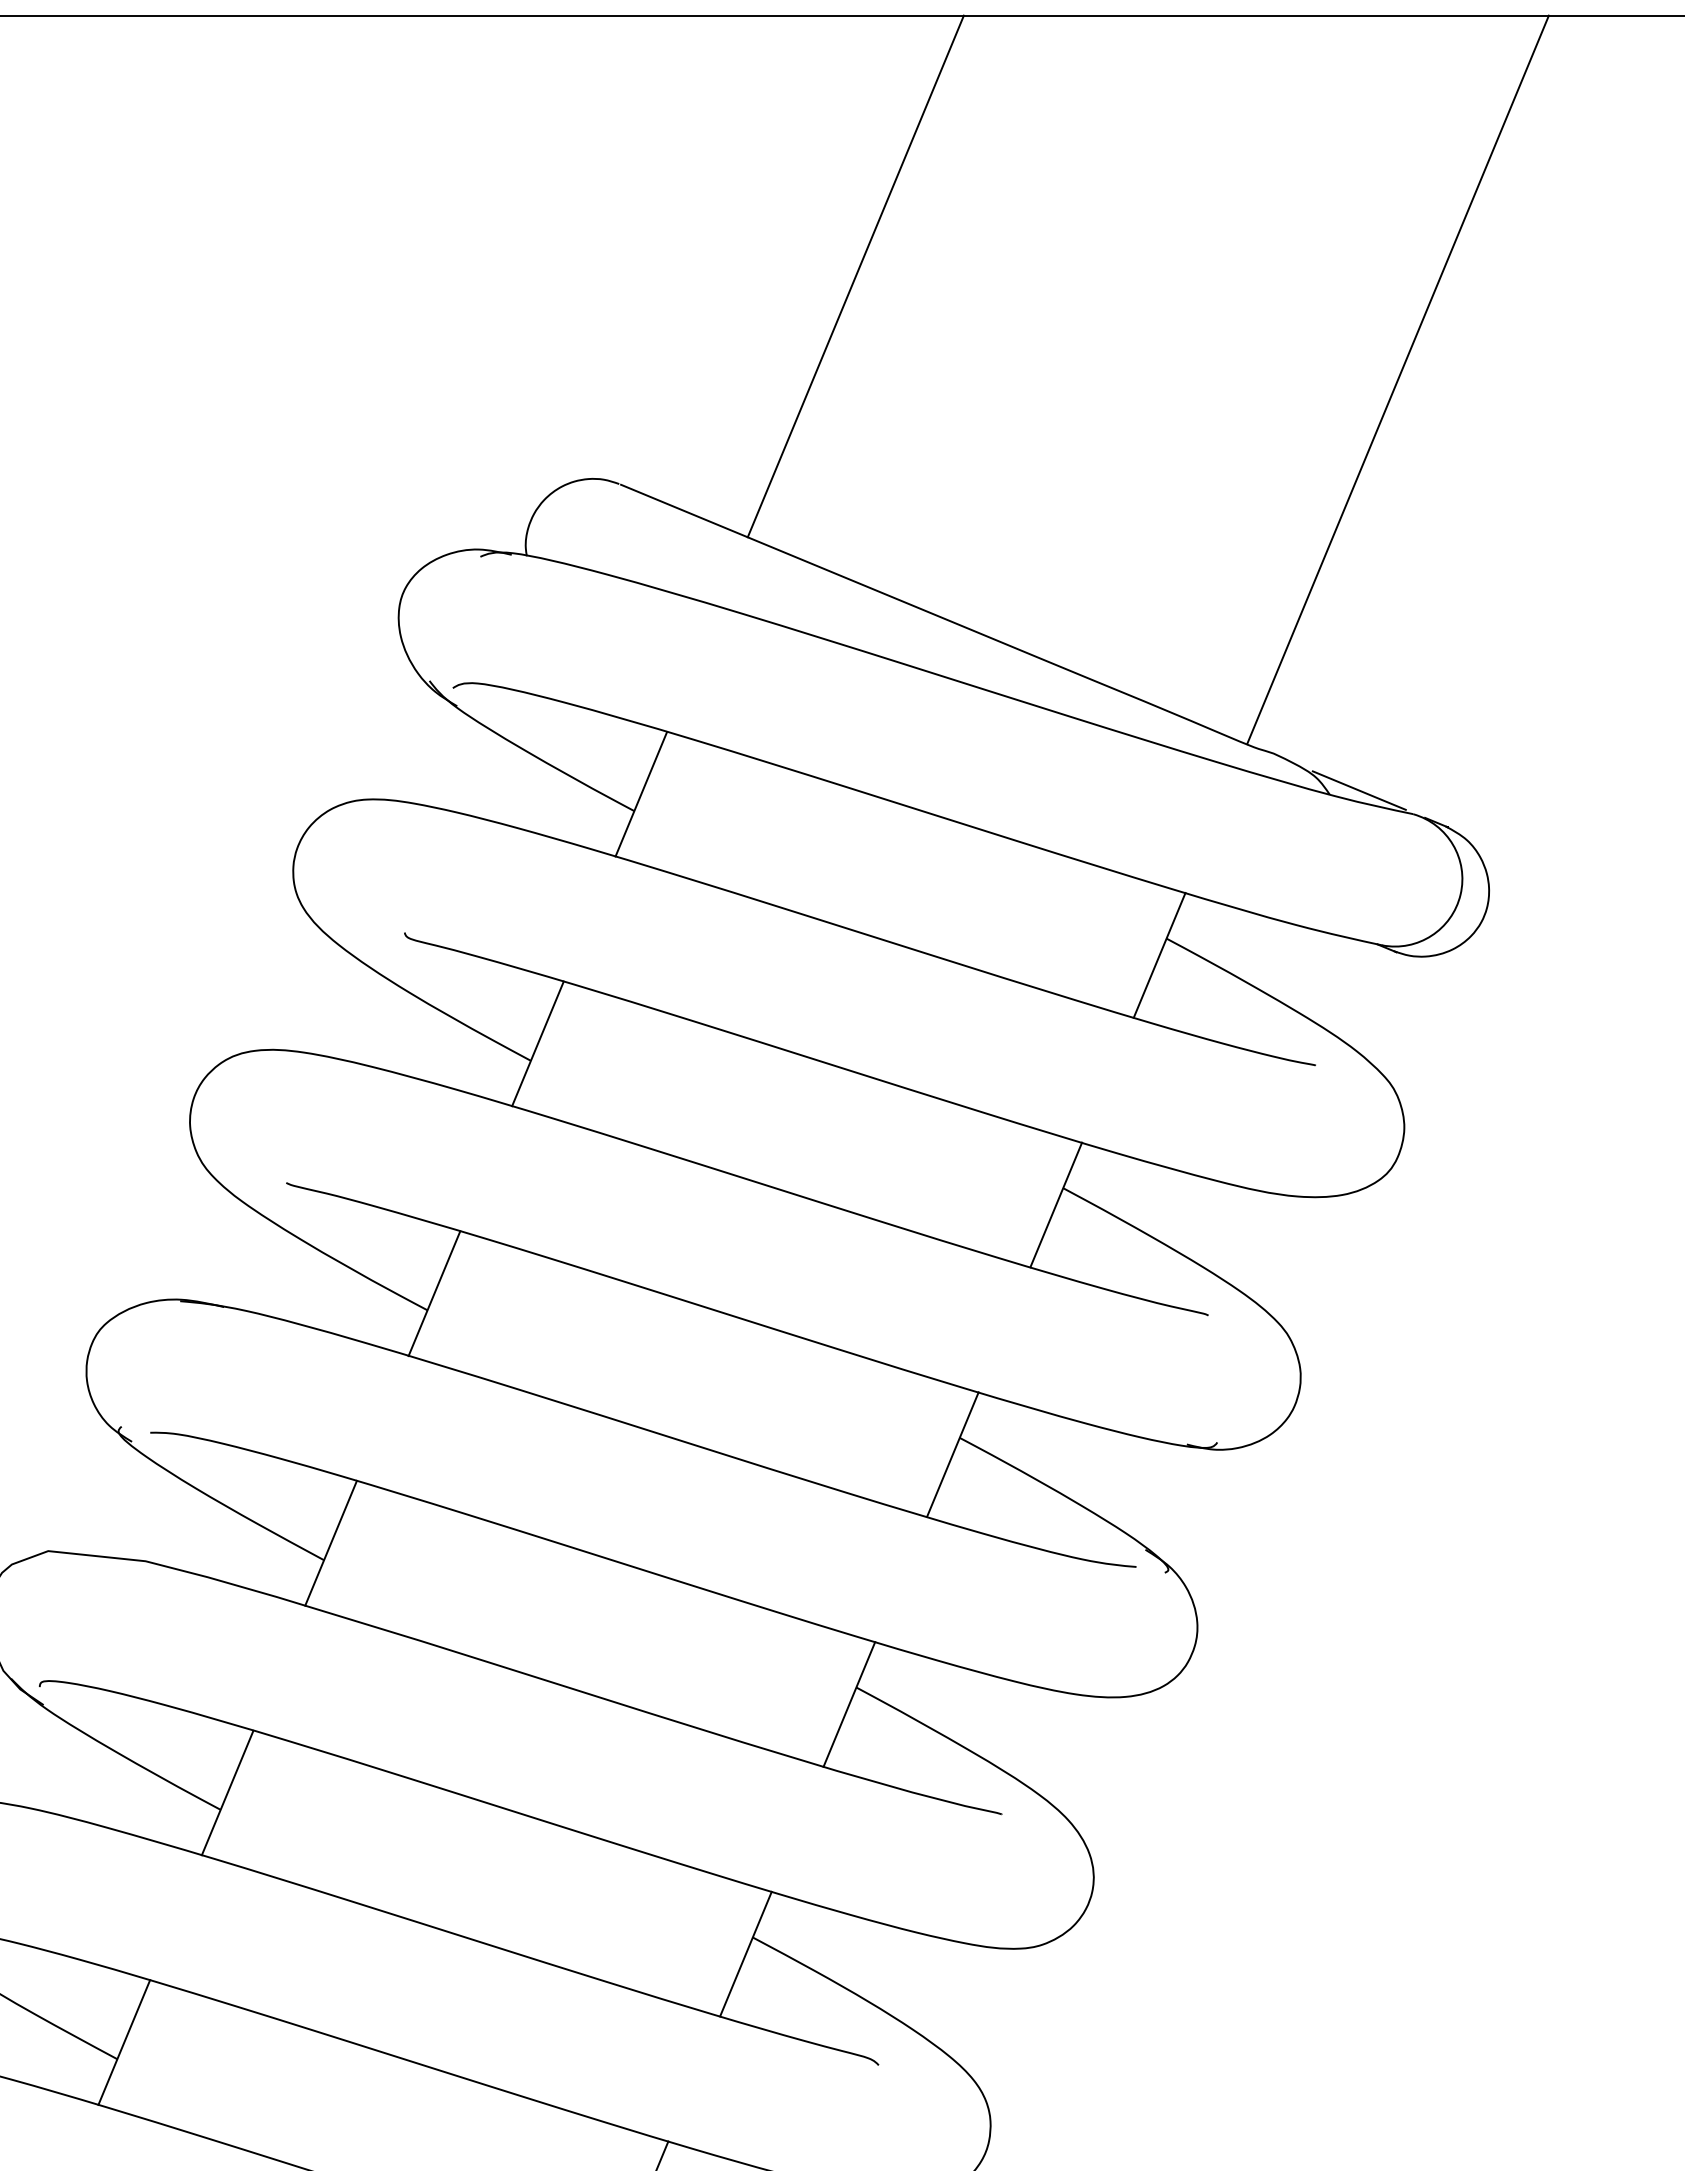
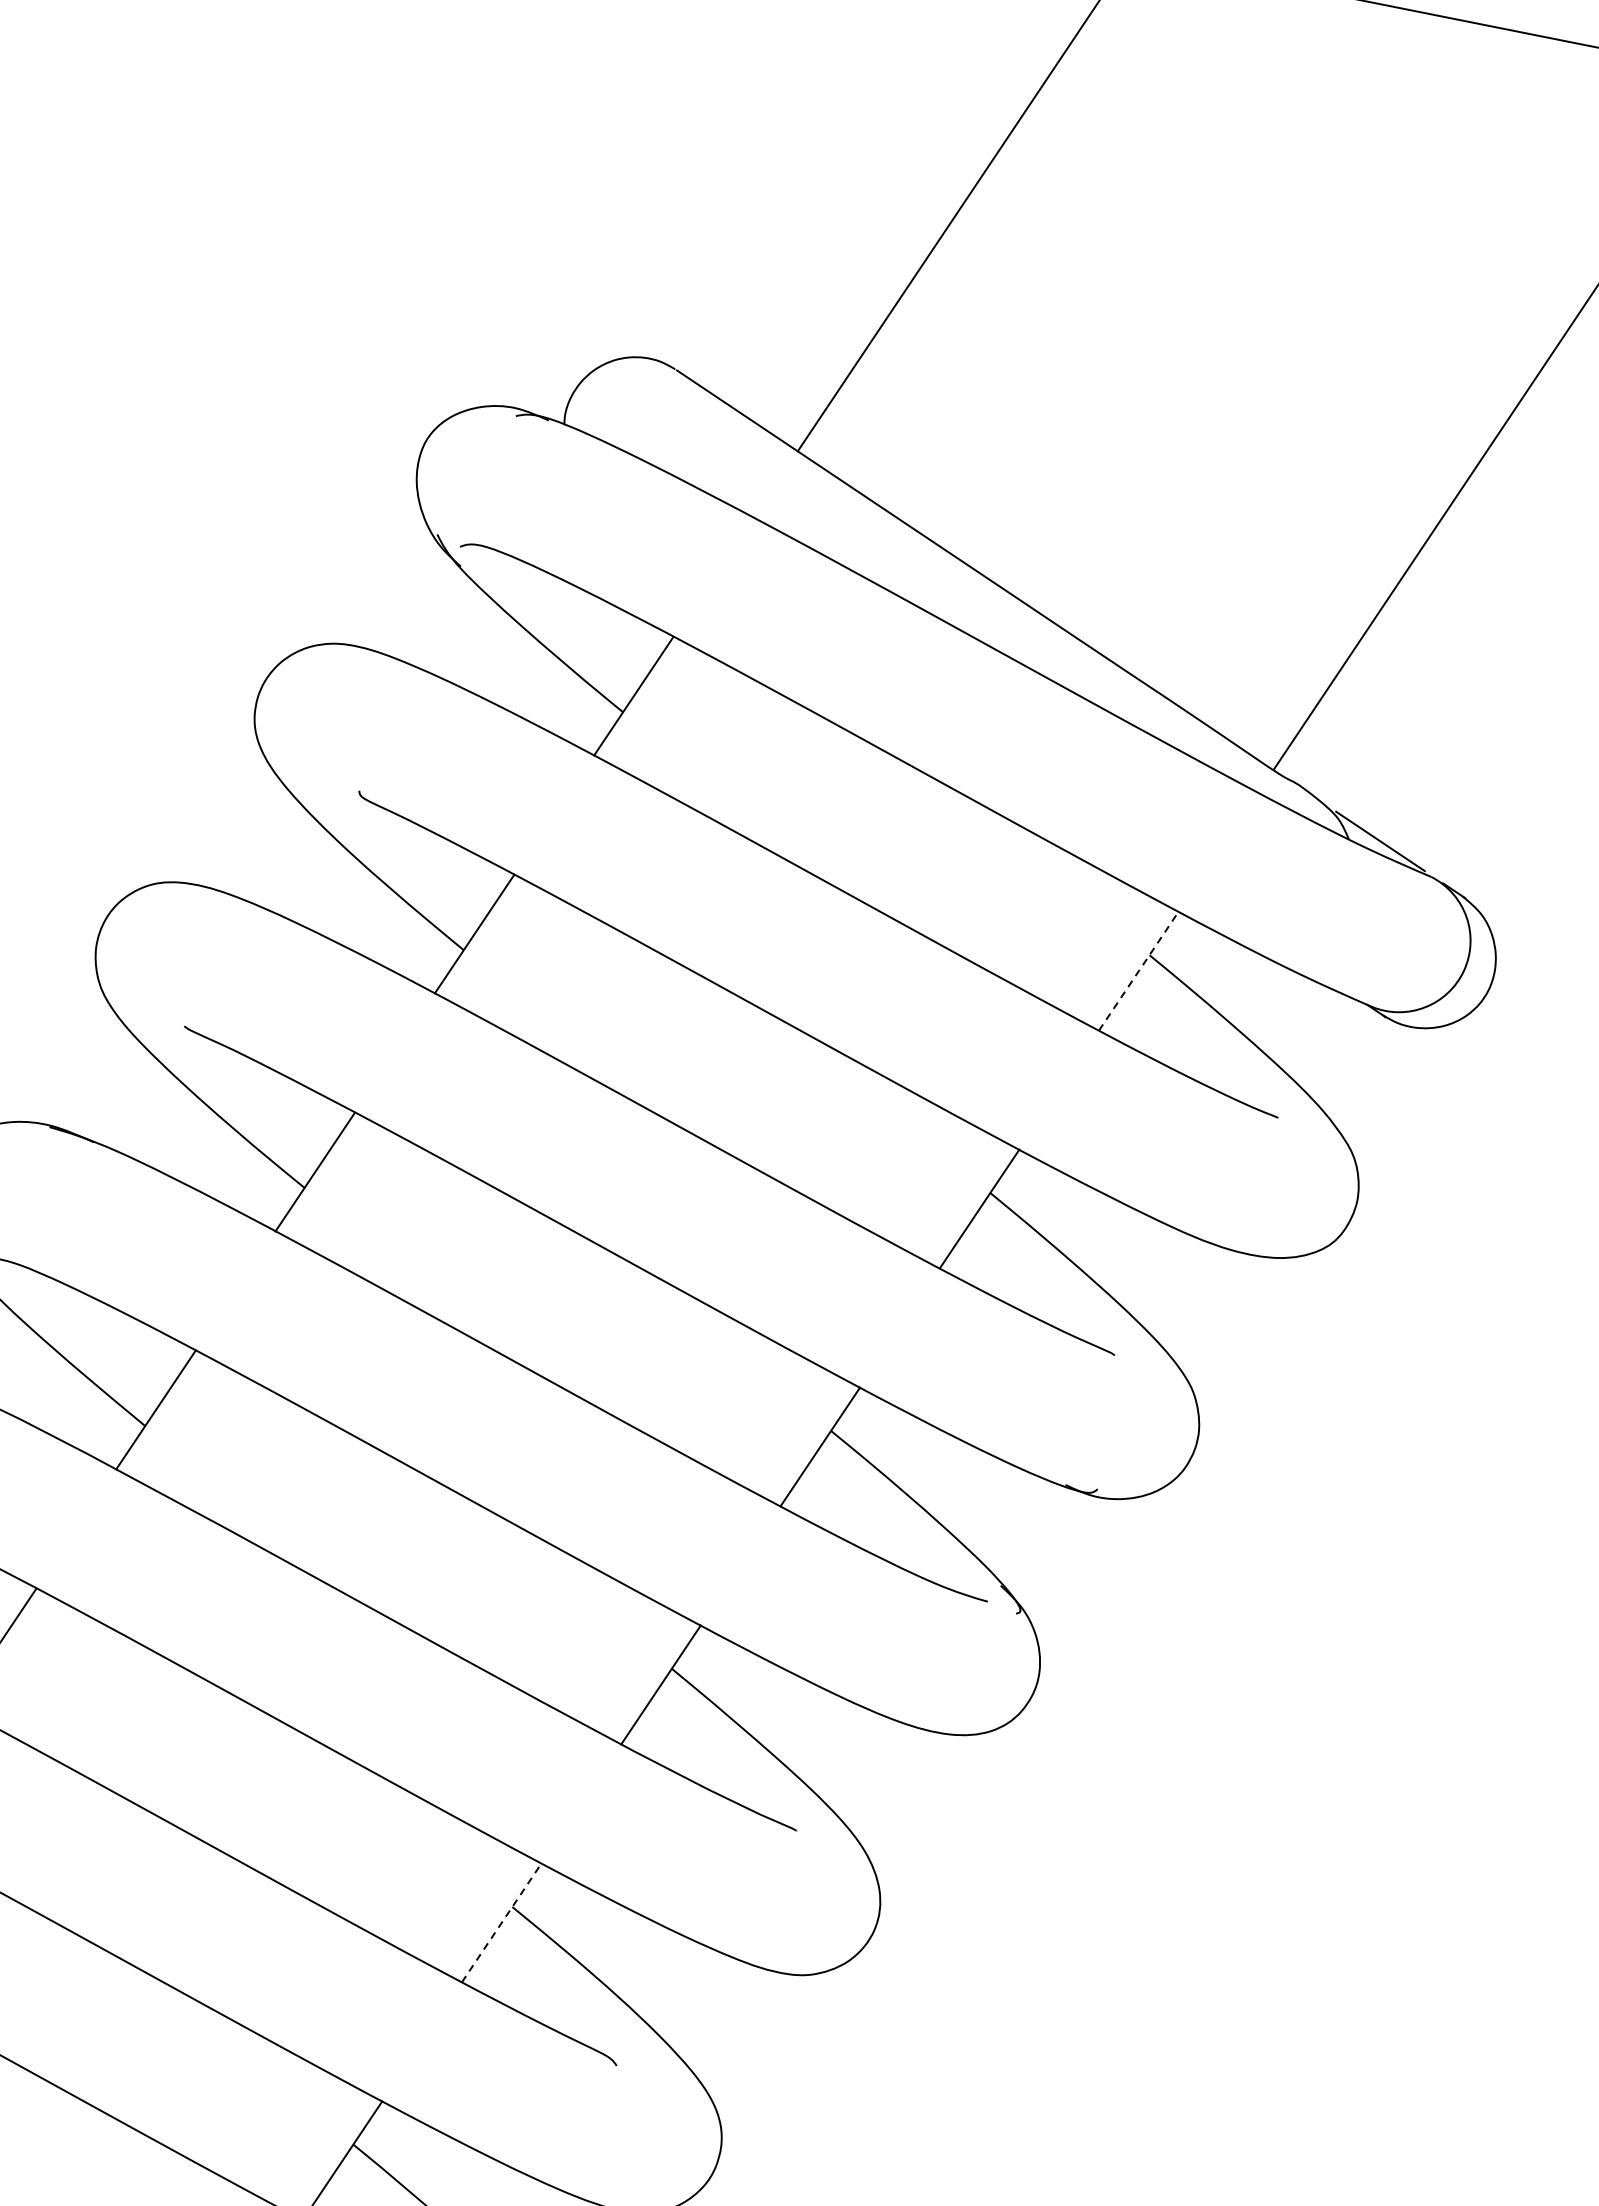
line: (1159, 955) -> (1138, 971), solid -> dashed
line: (746, 1953) -> (502, 1922), solid -> dashed

